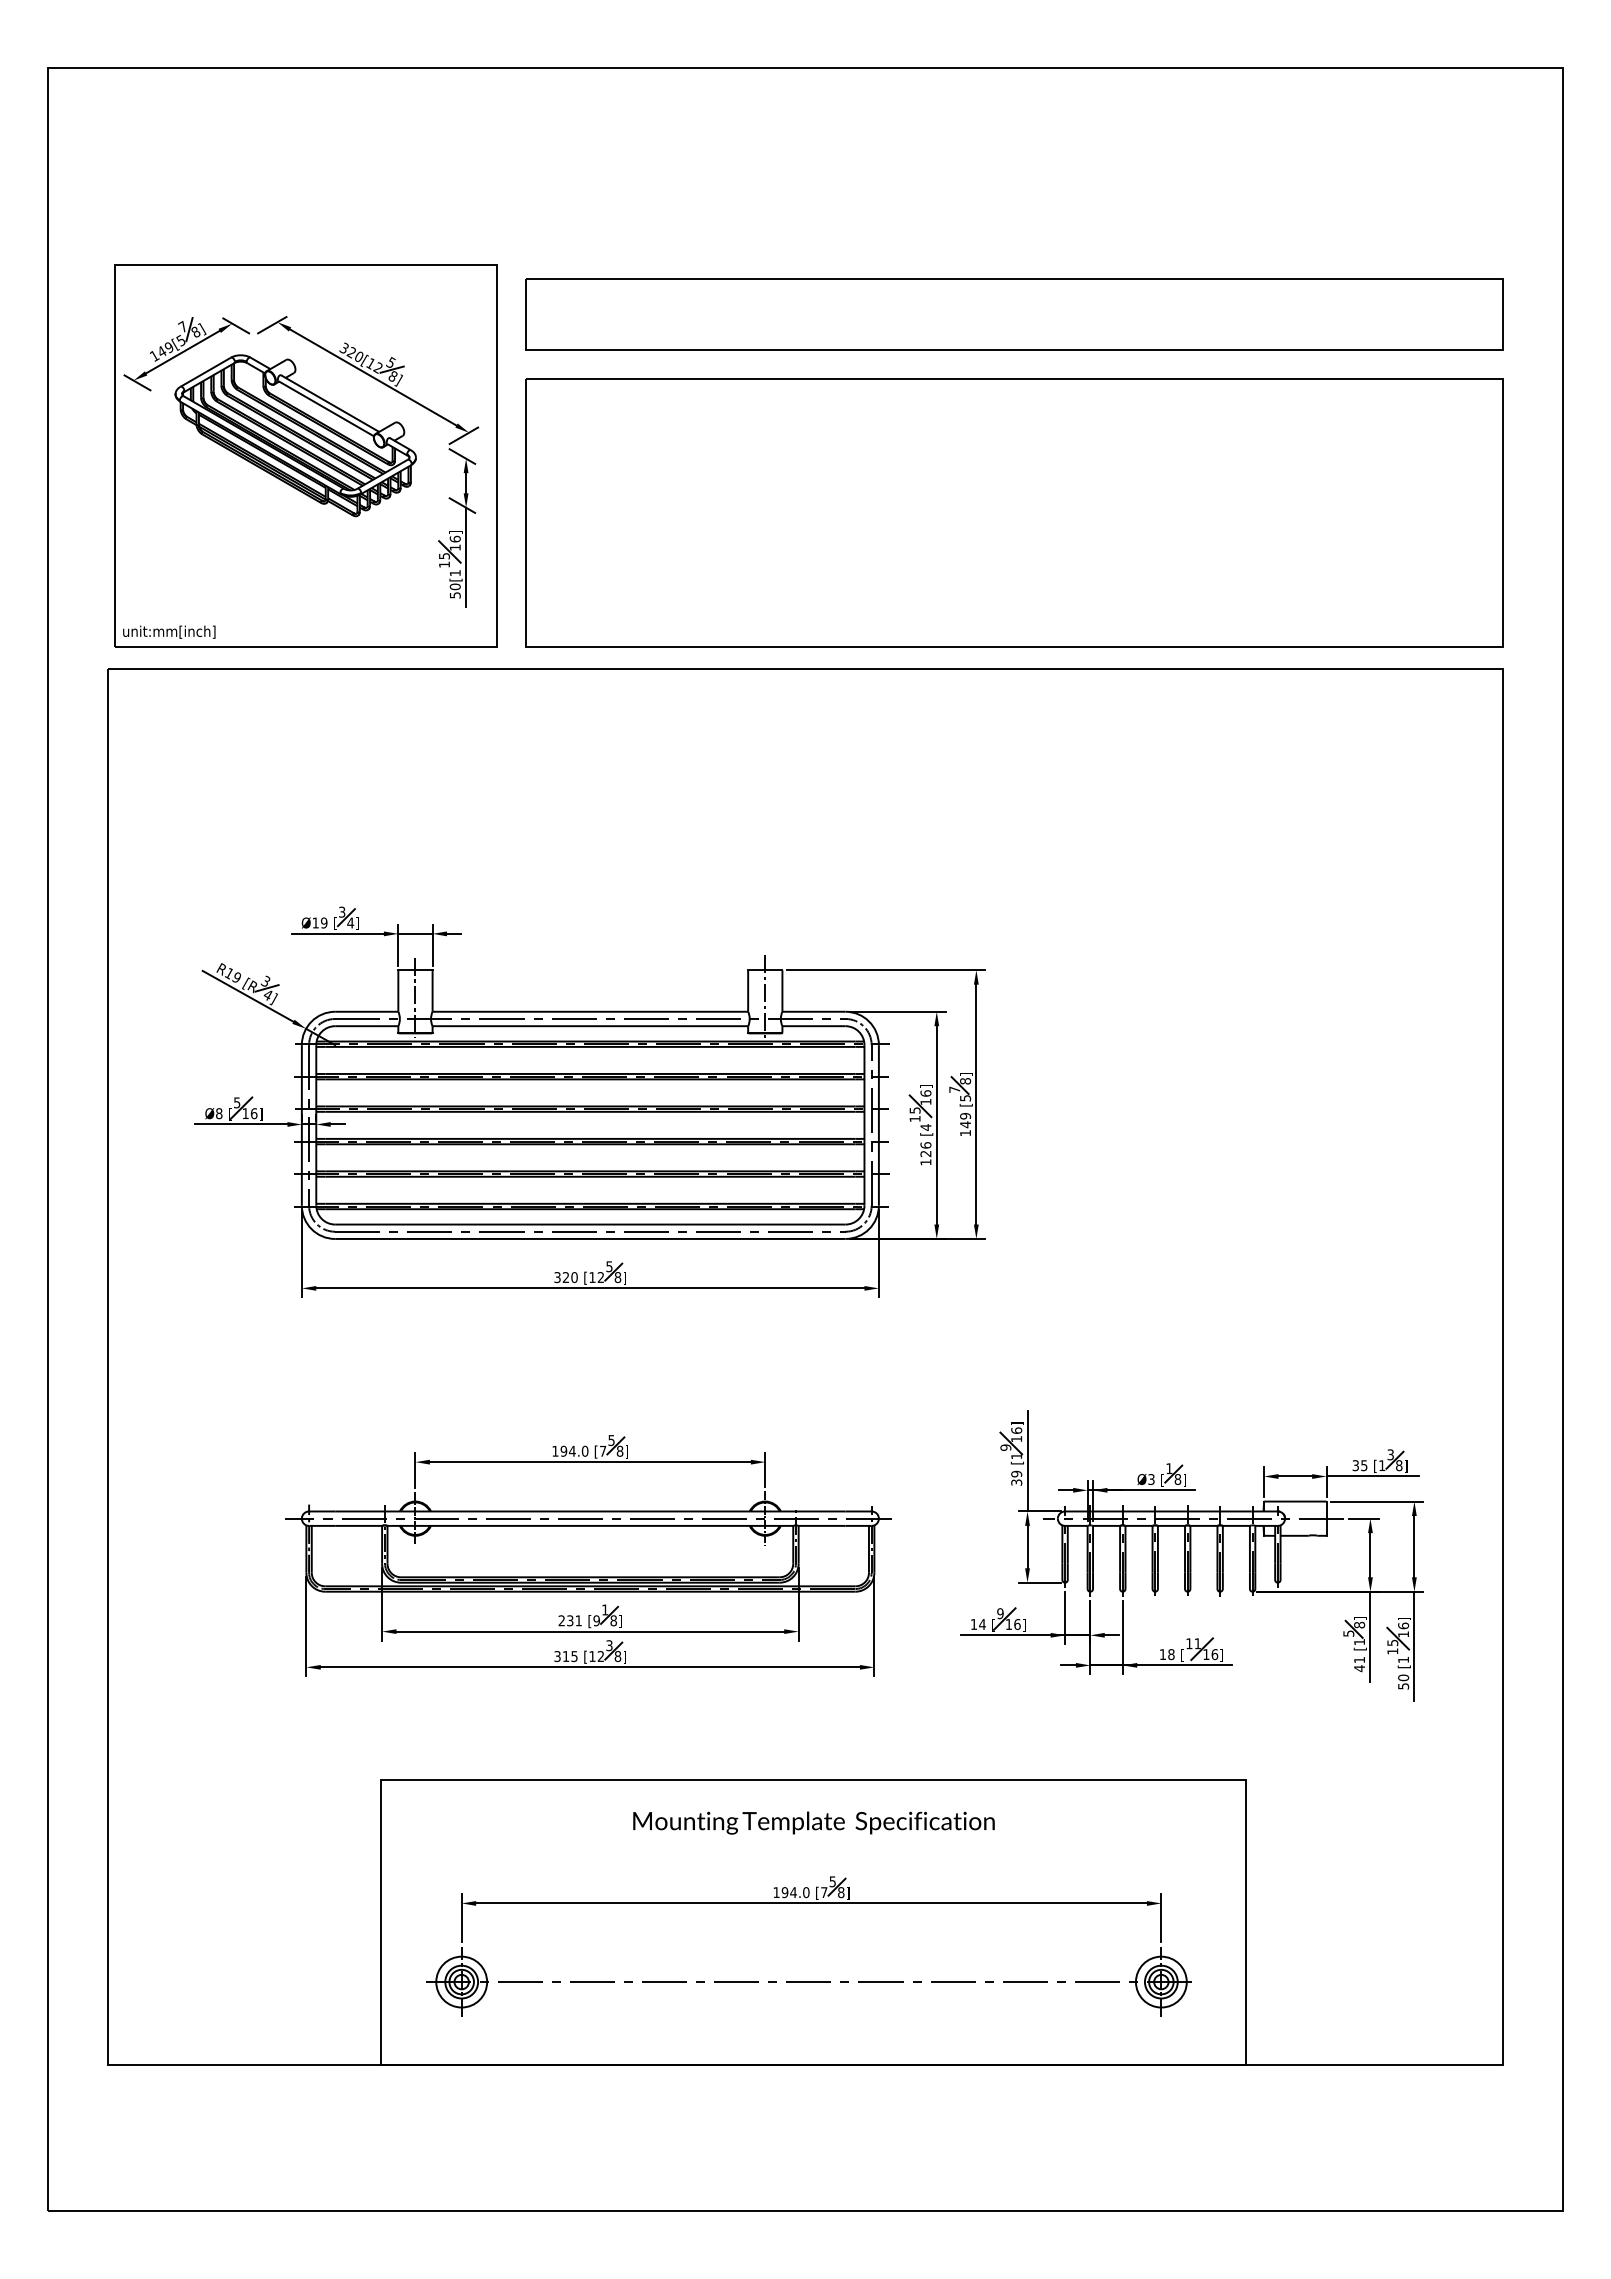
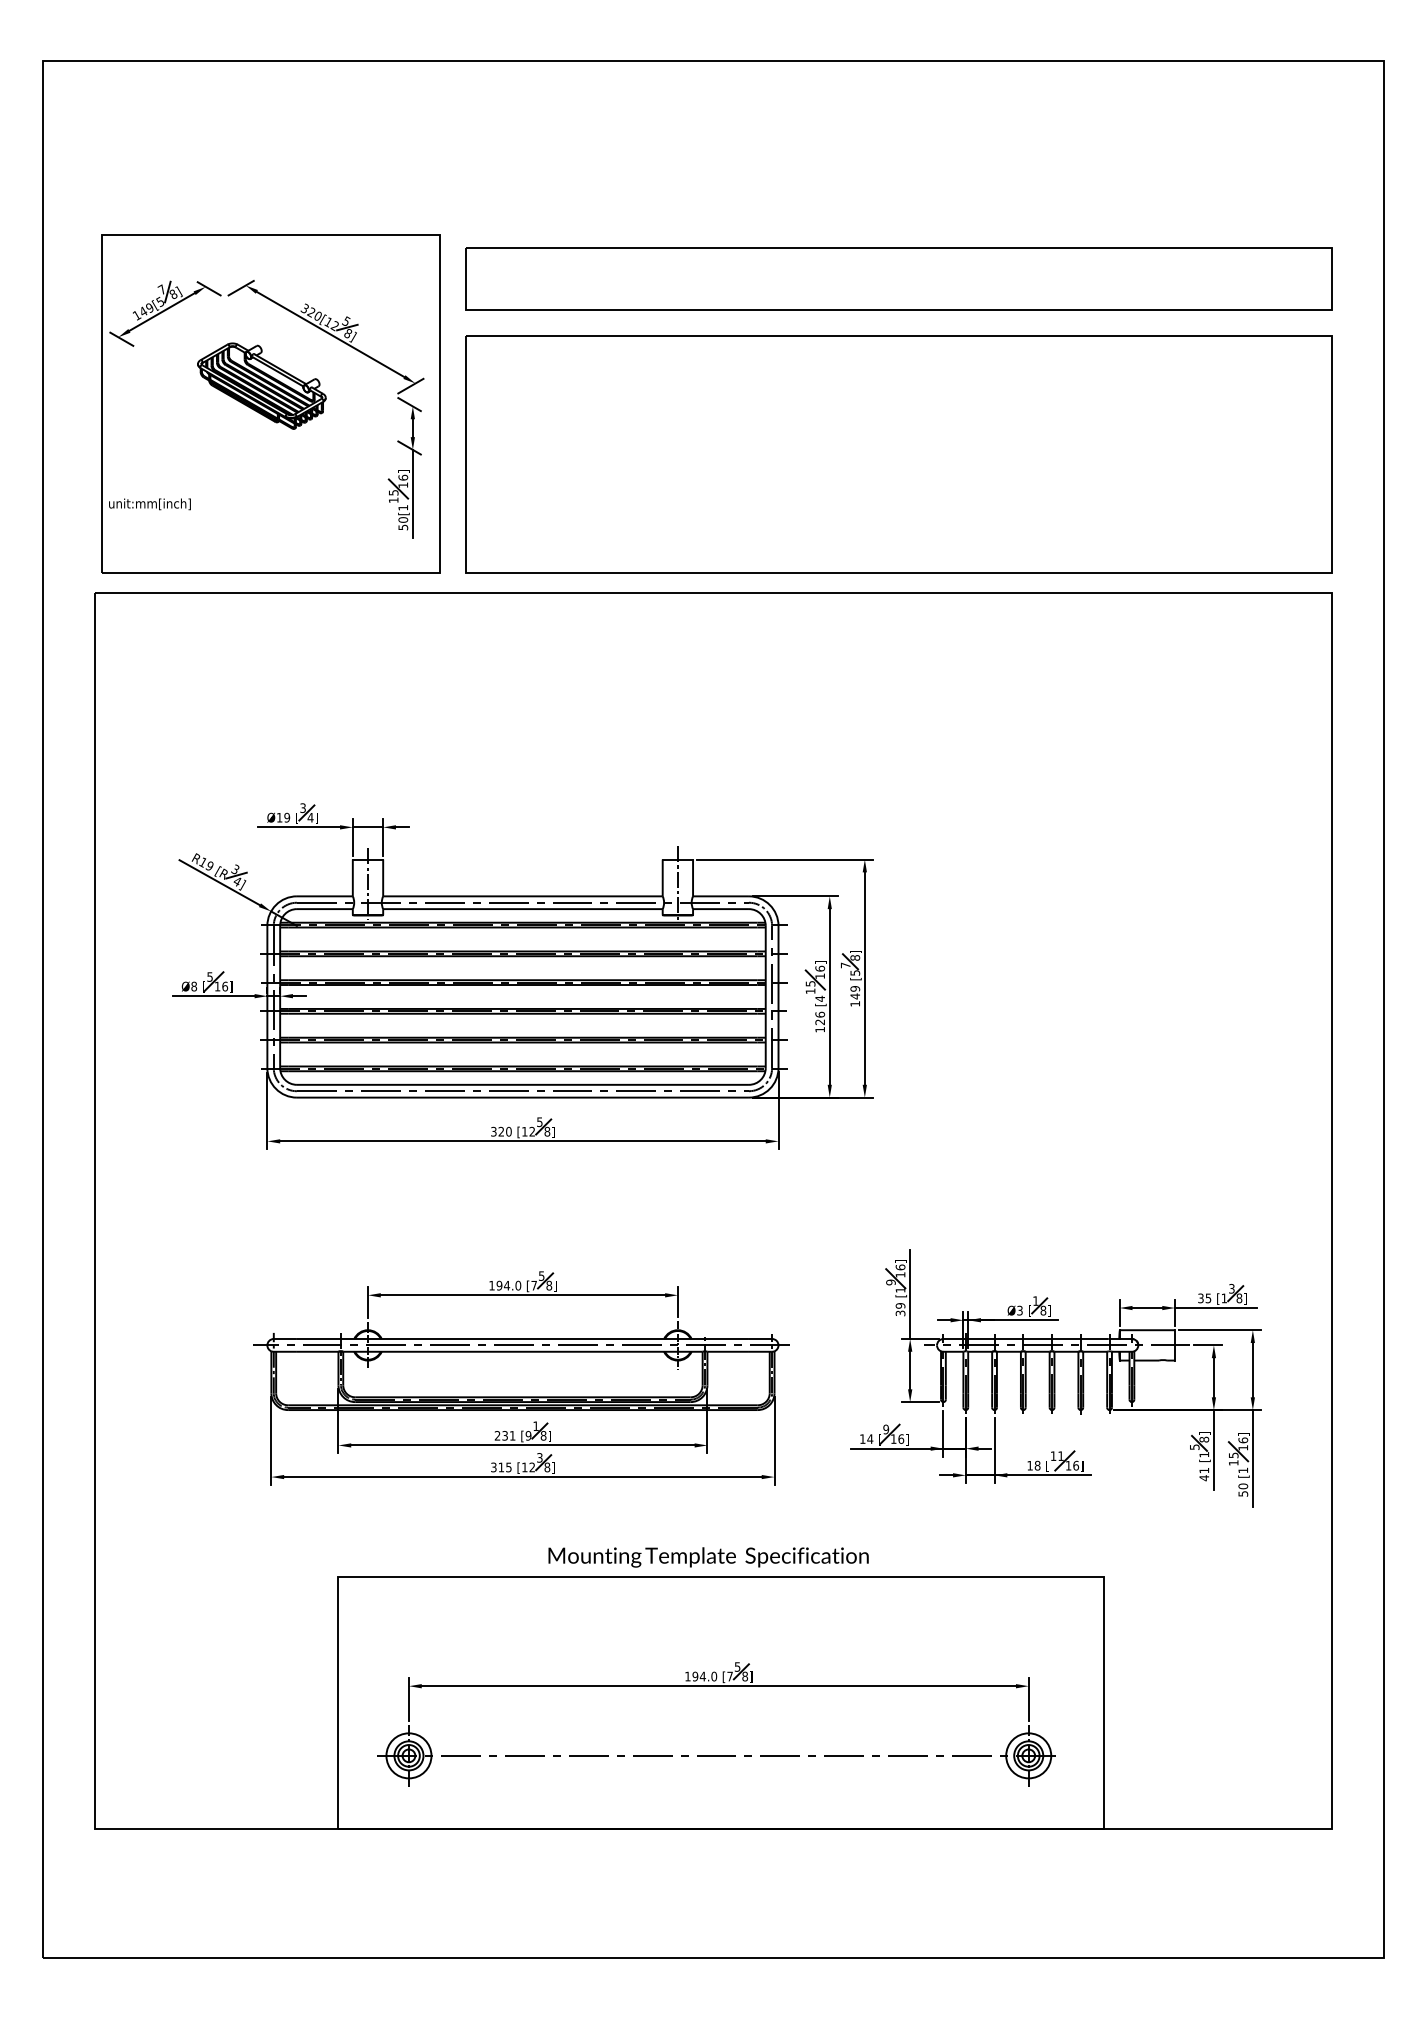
part: (295, 435) -> (261, 385), size x0.6
text: (169, 631) -> (150, 503), moved
text: (813, 1822) -> (708, 1556), moved

